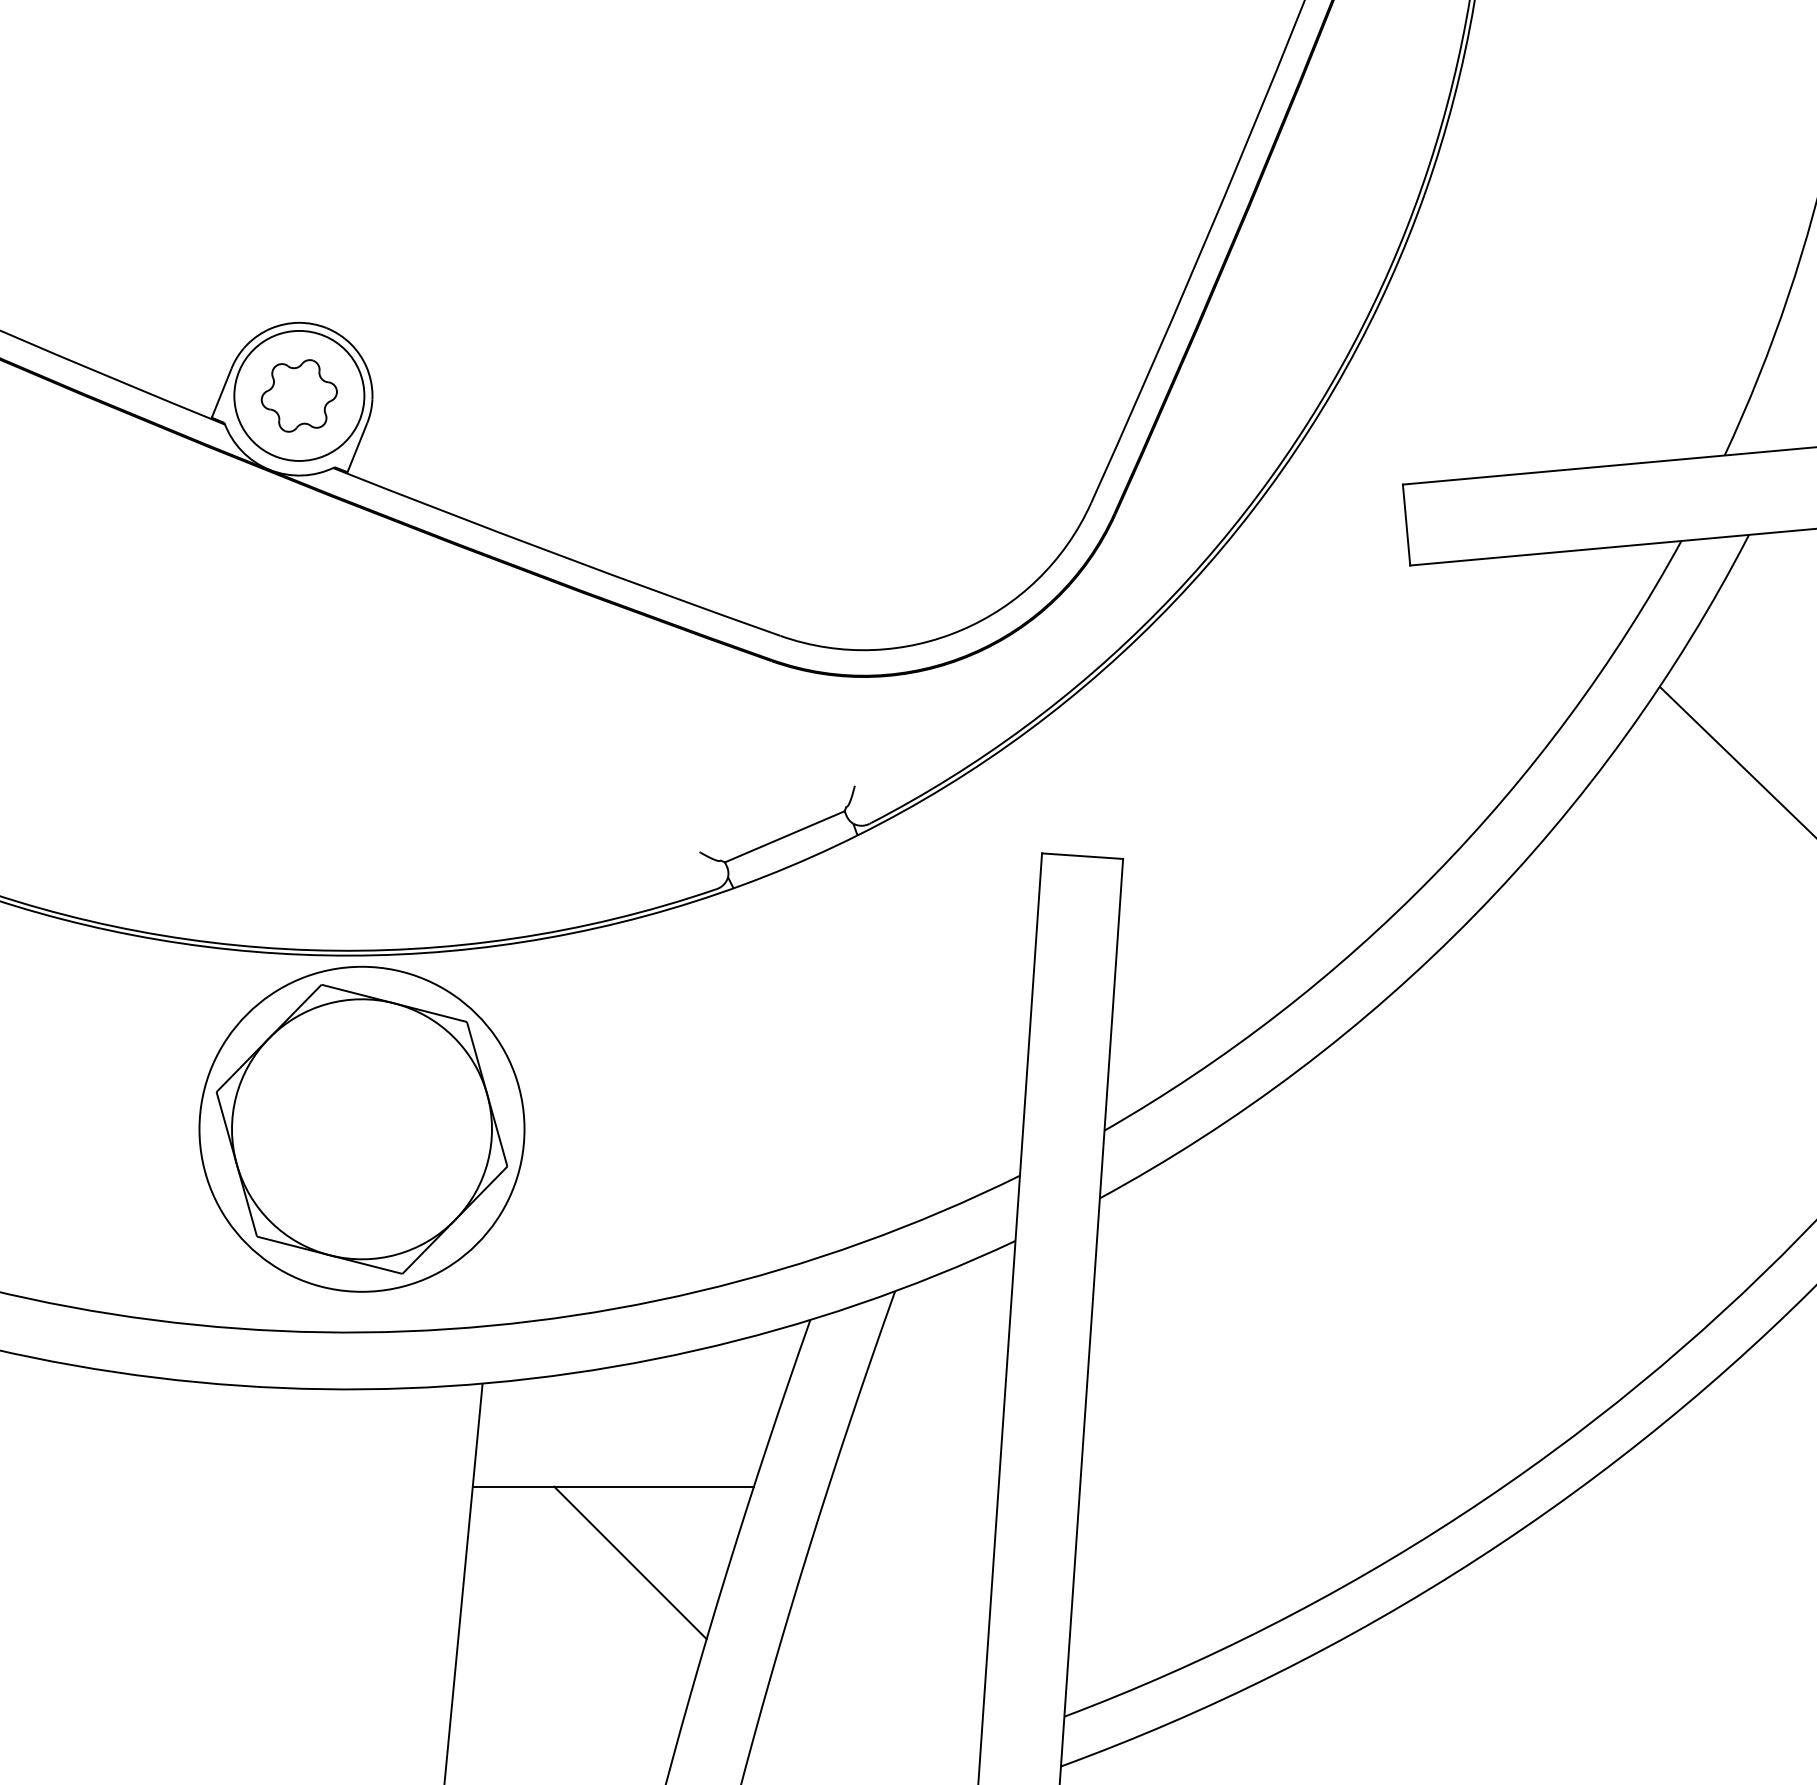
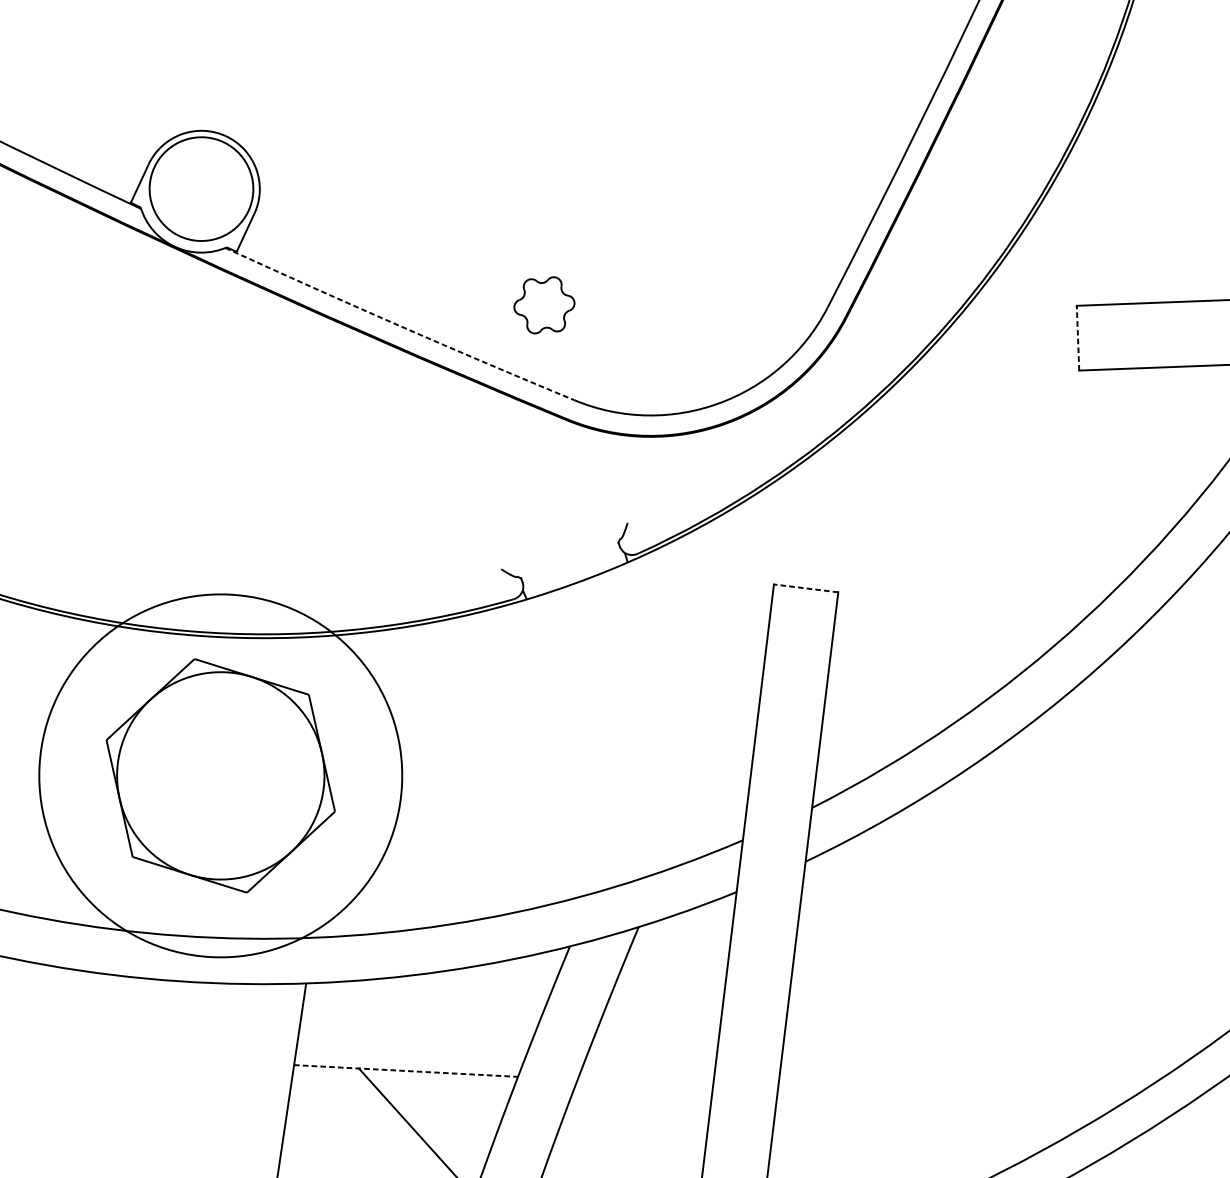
part: (298, 395) -> (543, 304), moved
line: (1406, 525) -> (1077, 338), solid -> dashed
arc: (556, 554) -> (399, 326), solid -> dashed
line: (784, 836) -> (569, 560), removed
line: (1082, 856) -> (806, 588), solid -> dashed
circle: (361, 1128) -> (220, 775), size x1.4
line: (613, 1486) -> (406, 1070), solid -> dashed

